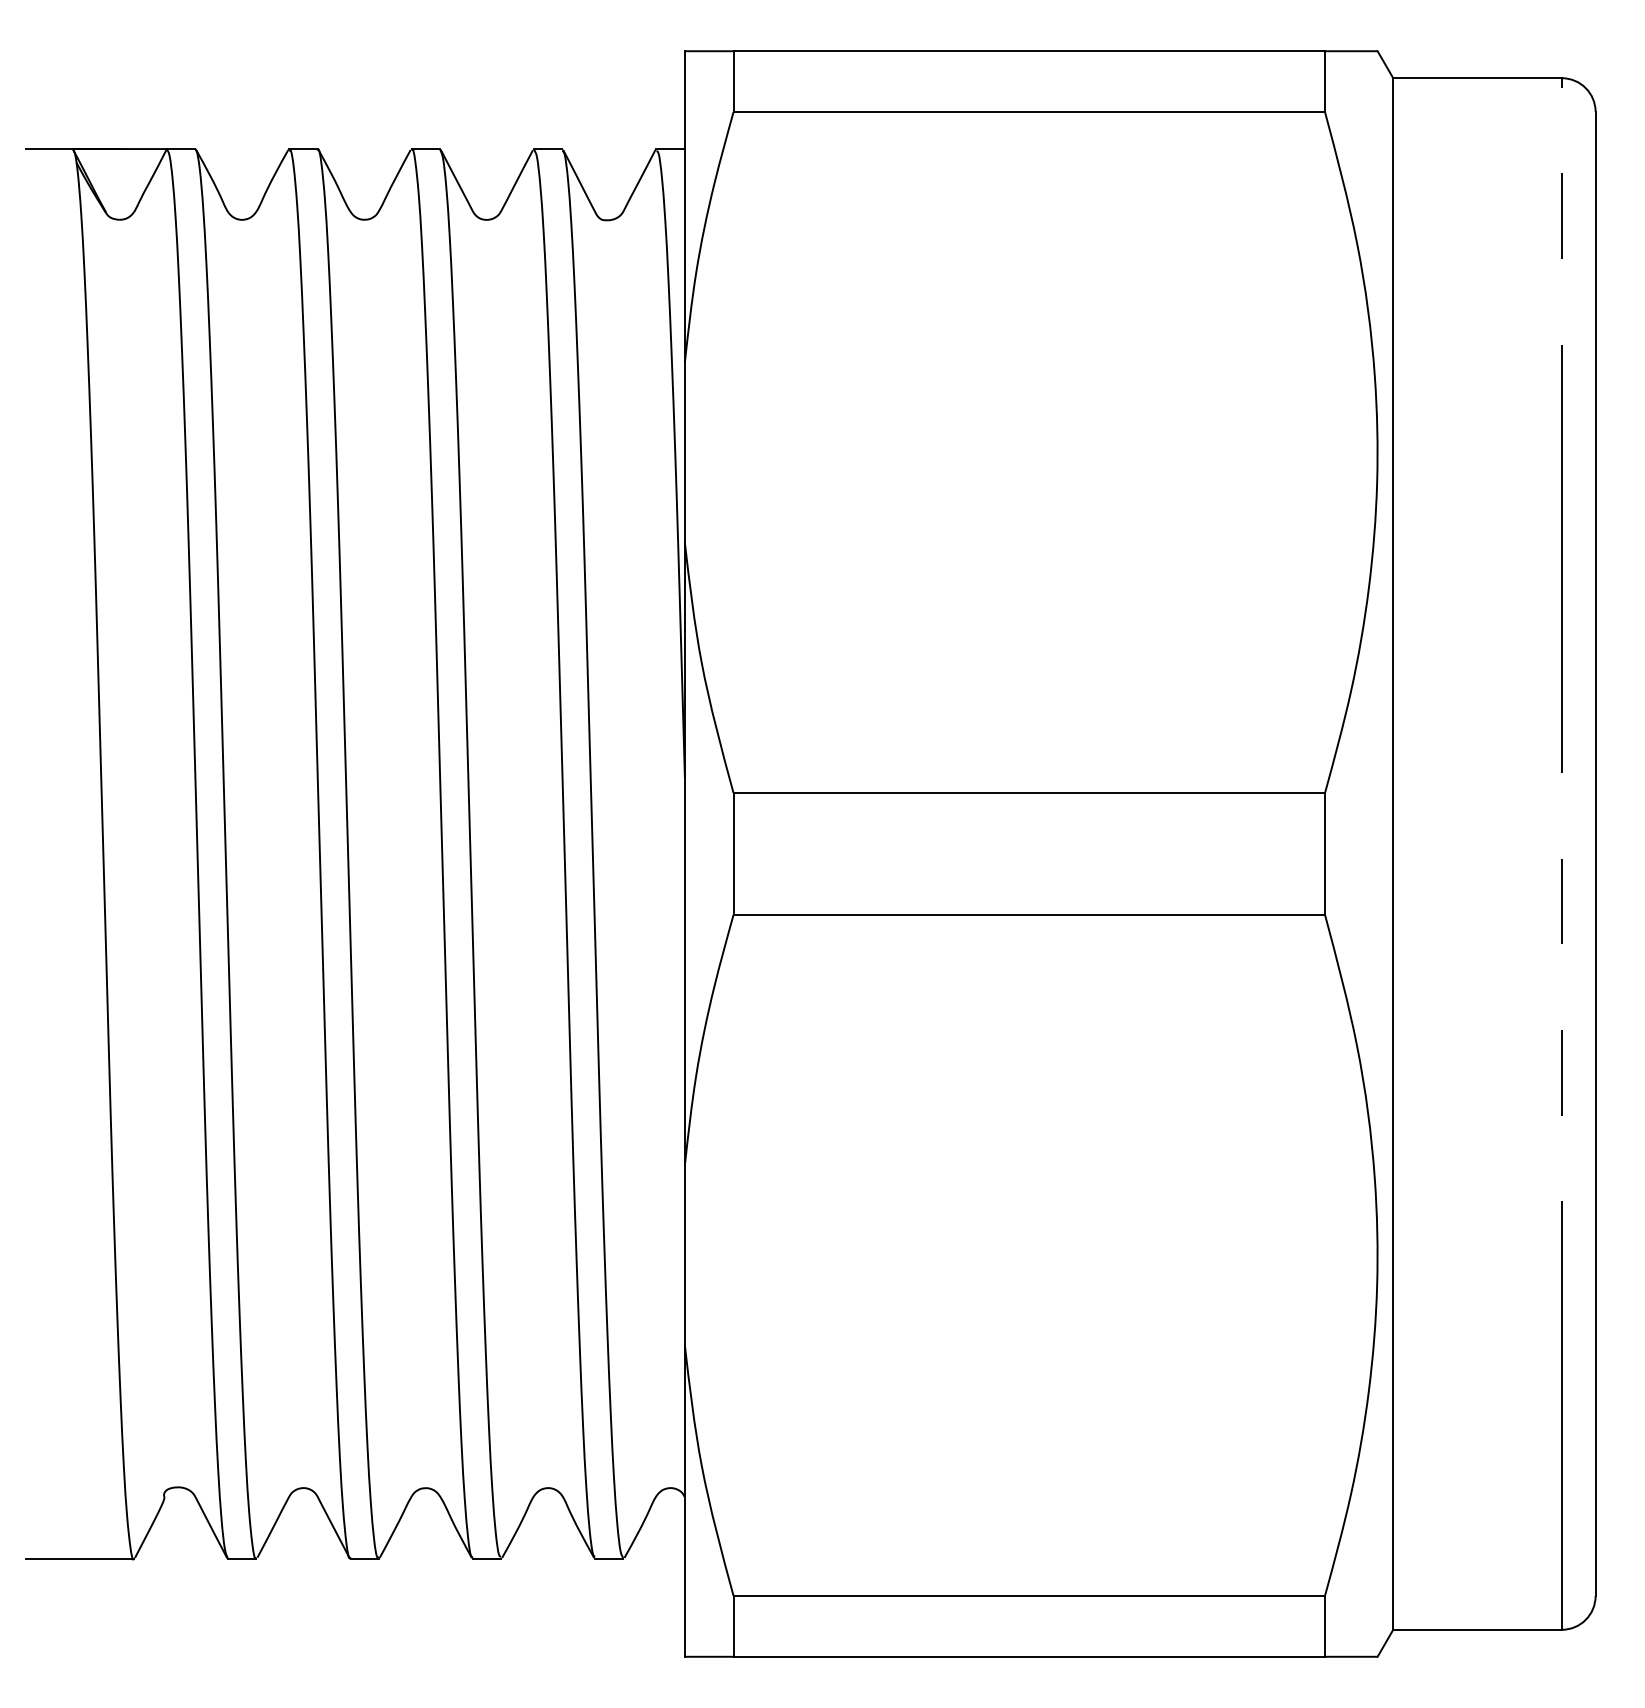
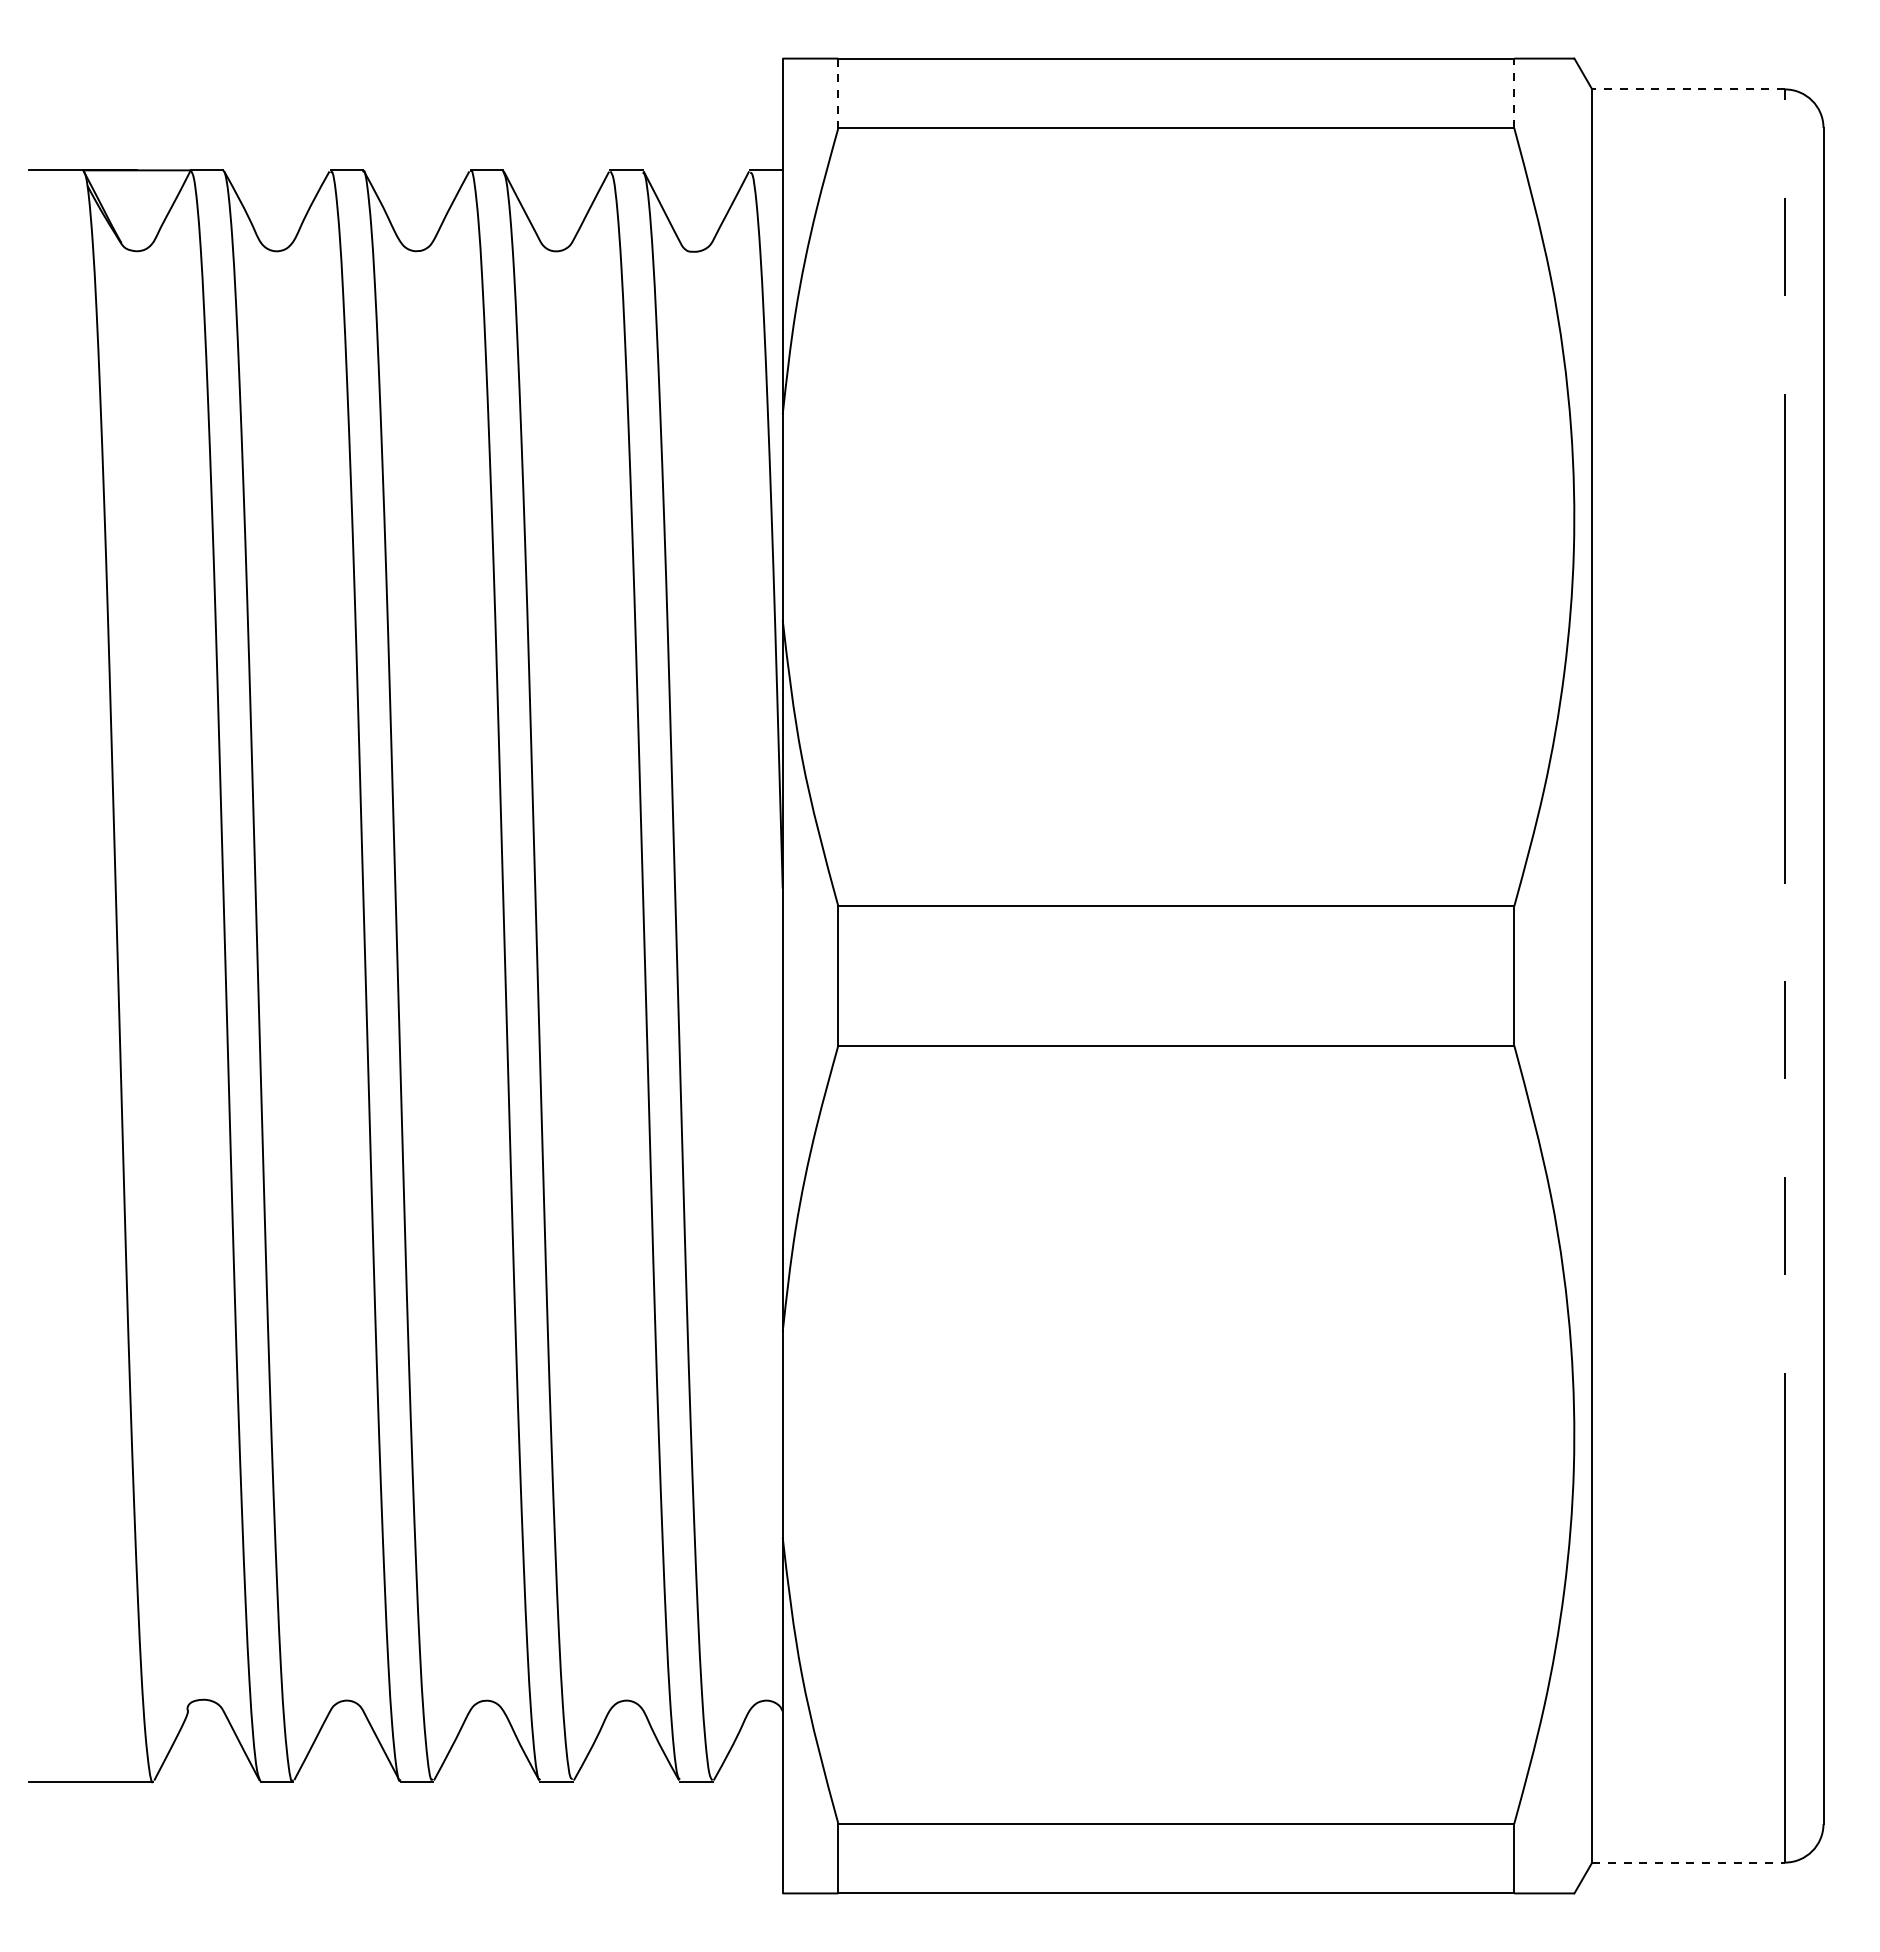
line: (1477, 78) -> (1688, 89), solid -> dashed
line: (1325, 81) -> (1514, 93), solid -> dashed
line: (733, 82) -> (838, 94), solid -> dashed
line: (1478, 1629) -> (1689, 1862), solid -> dashed

